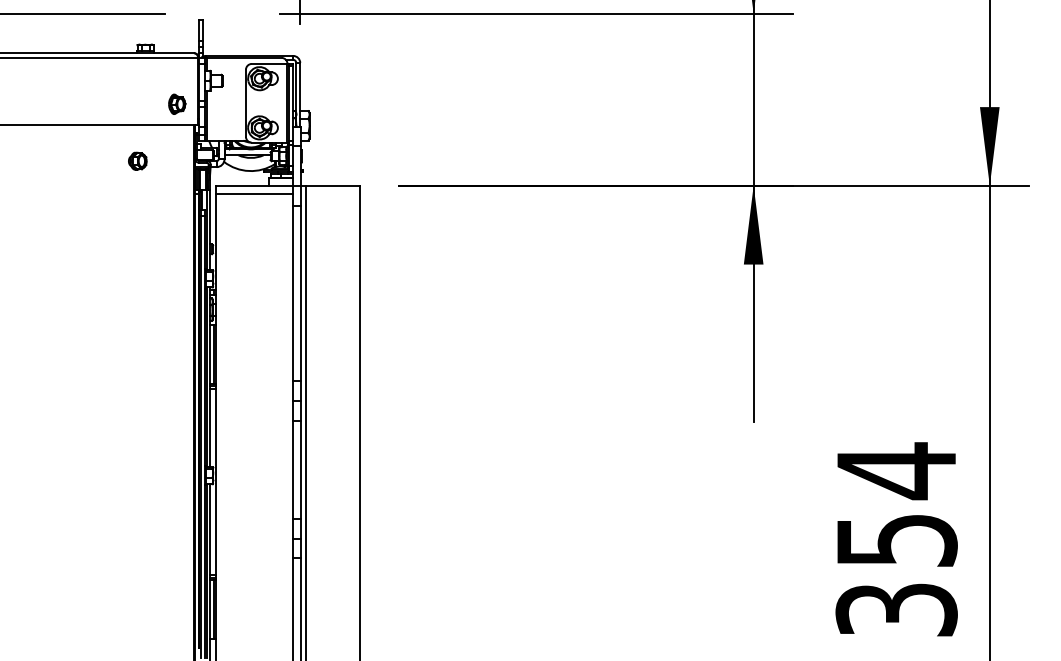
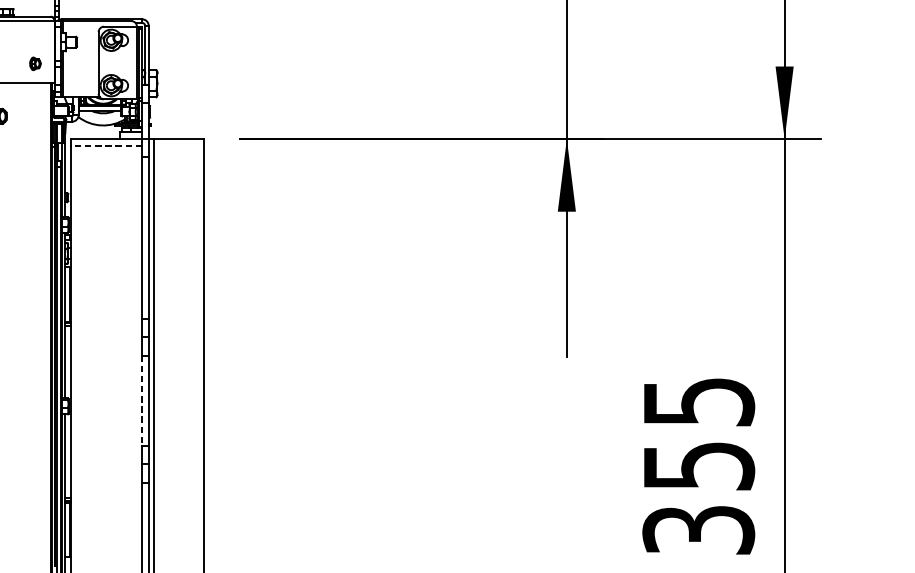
part: (177, 103) -> (35, 63), size x0.7
line: (254, 193) -> (106, 146), solid -> dashed
line: (293, 470) -> (142, 401), solid -> dashed
text: (897, 471) -> (699, 402), 354 -> 355

